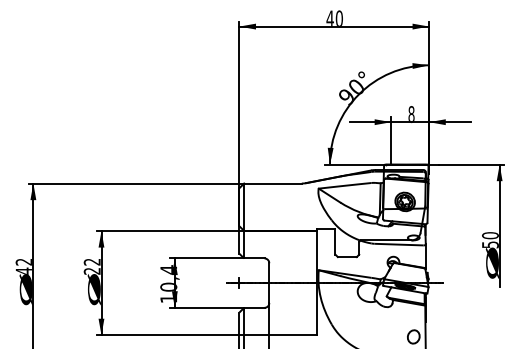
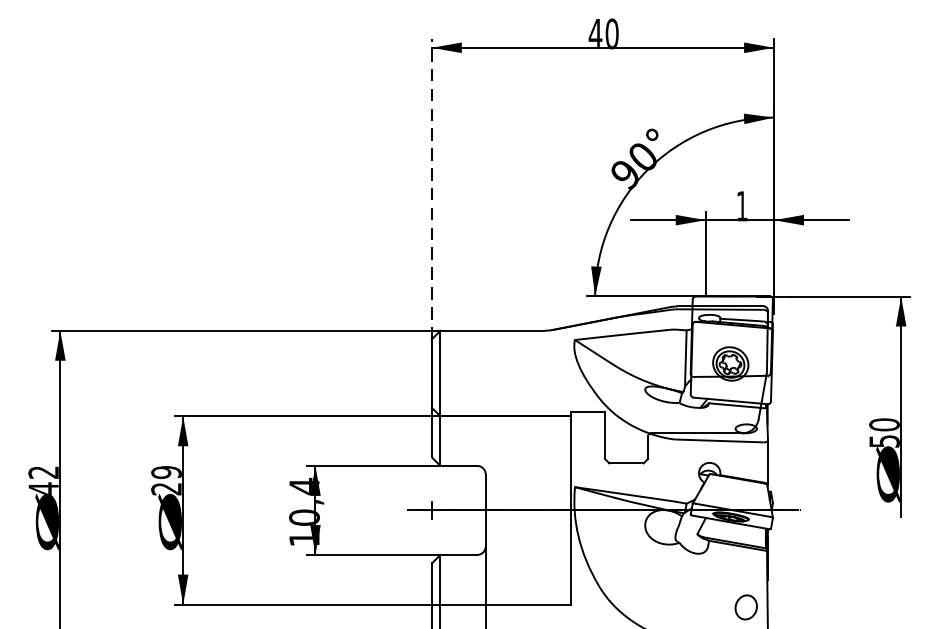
line: (239, 104) -> (432, 188), solid -> dashed
text: (411, 114) -> (742, 206), 8 -> 1
text: (91, 261) -> (165, 471), 22 -> 29

